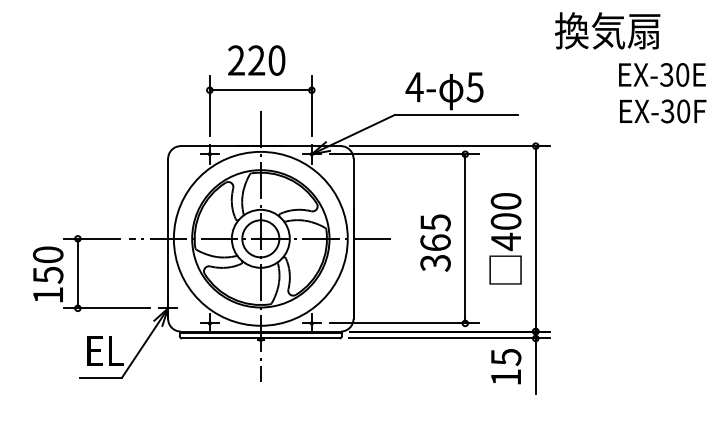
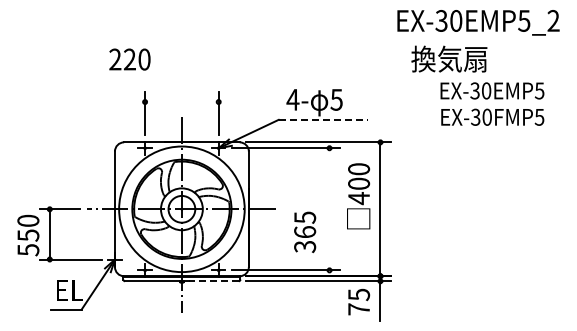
text: (607, 29) -> (449, 58), moved
text: (256, 60) -> (129, 59), moved
line: (260, 90) -> (181, 102), removed
line: (456, 114) -> (323, 119), solid -> dashed
line: (465, 237) -> (329, 208), removed
text: (505, 239) -> (358, 196), moved
text: (436, 243) -> (305, 232), moved
text: (48, 295) -> (28, 250), 150 -> 550
line: (304, 338) -> (213, 281), solid -> dashed
text: (505, 377) -> (358, 309), 15 -> 75

